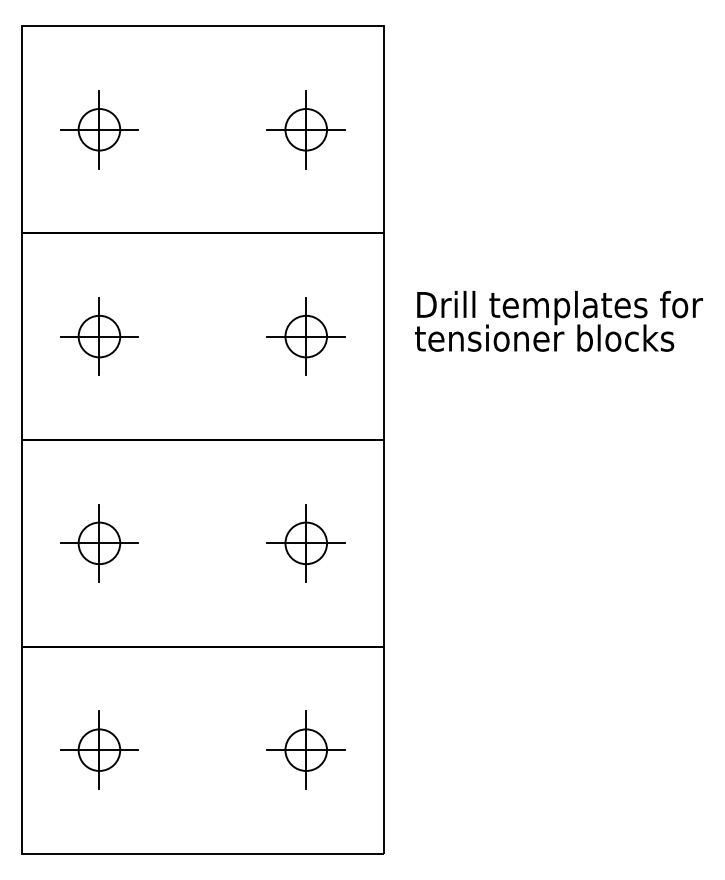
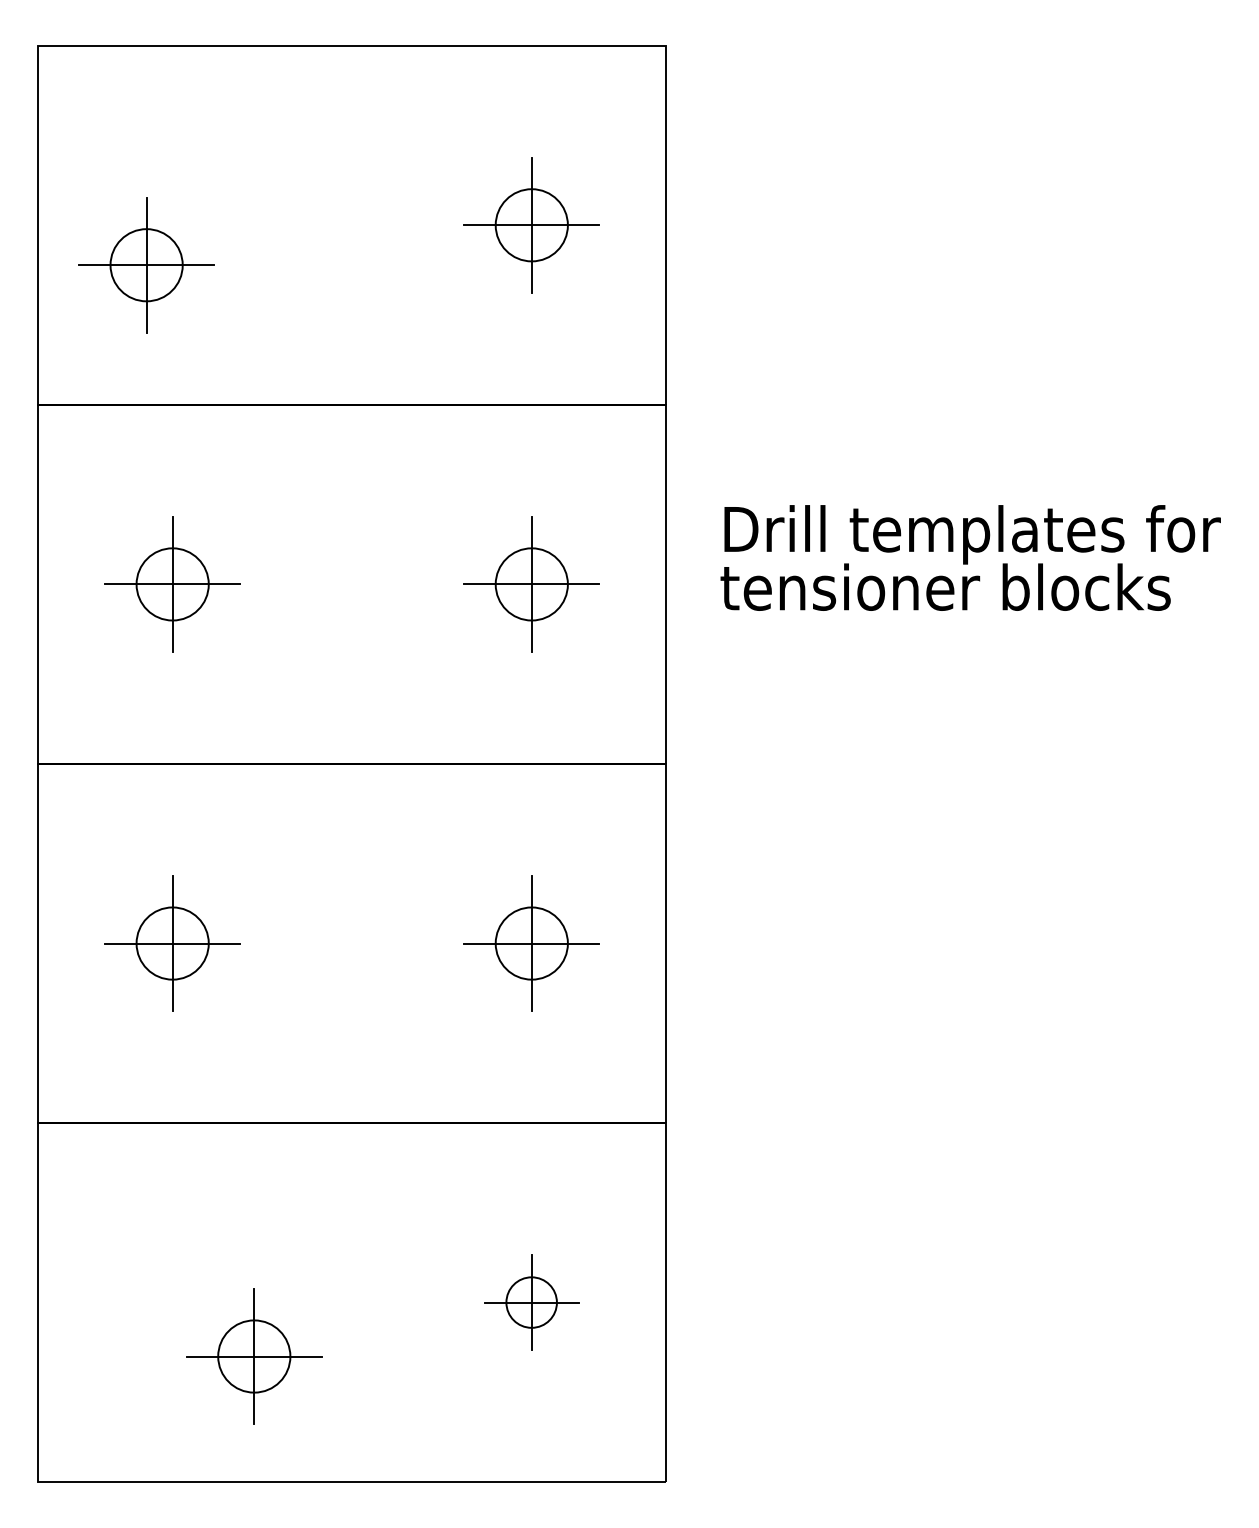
part: (99, 129) -> (146, 264), moved
part: (99, 749) -> (254, 1355), moved
part: (305, 749) -> (530, 1301), size x0.7

